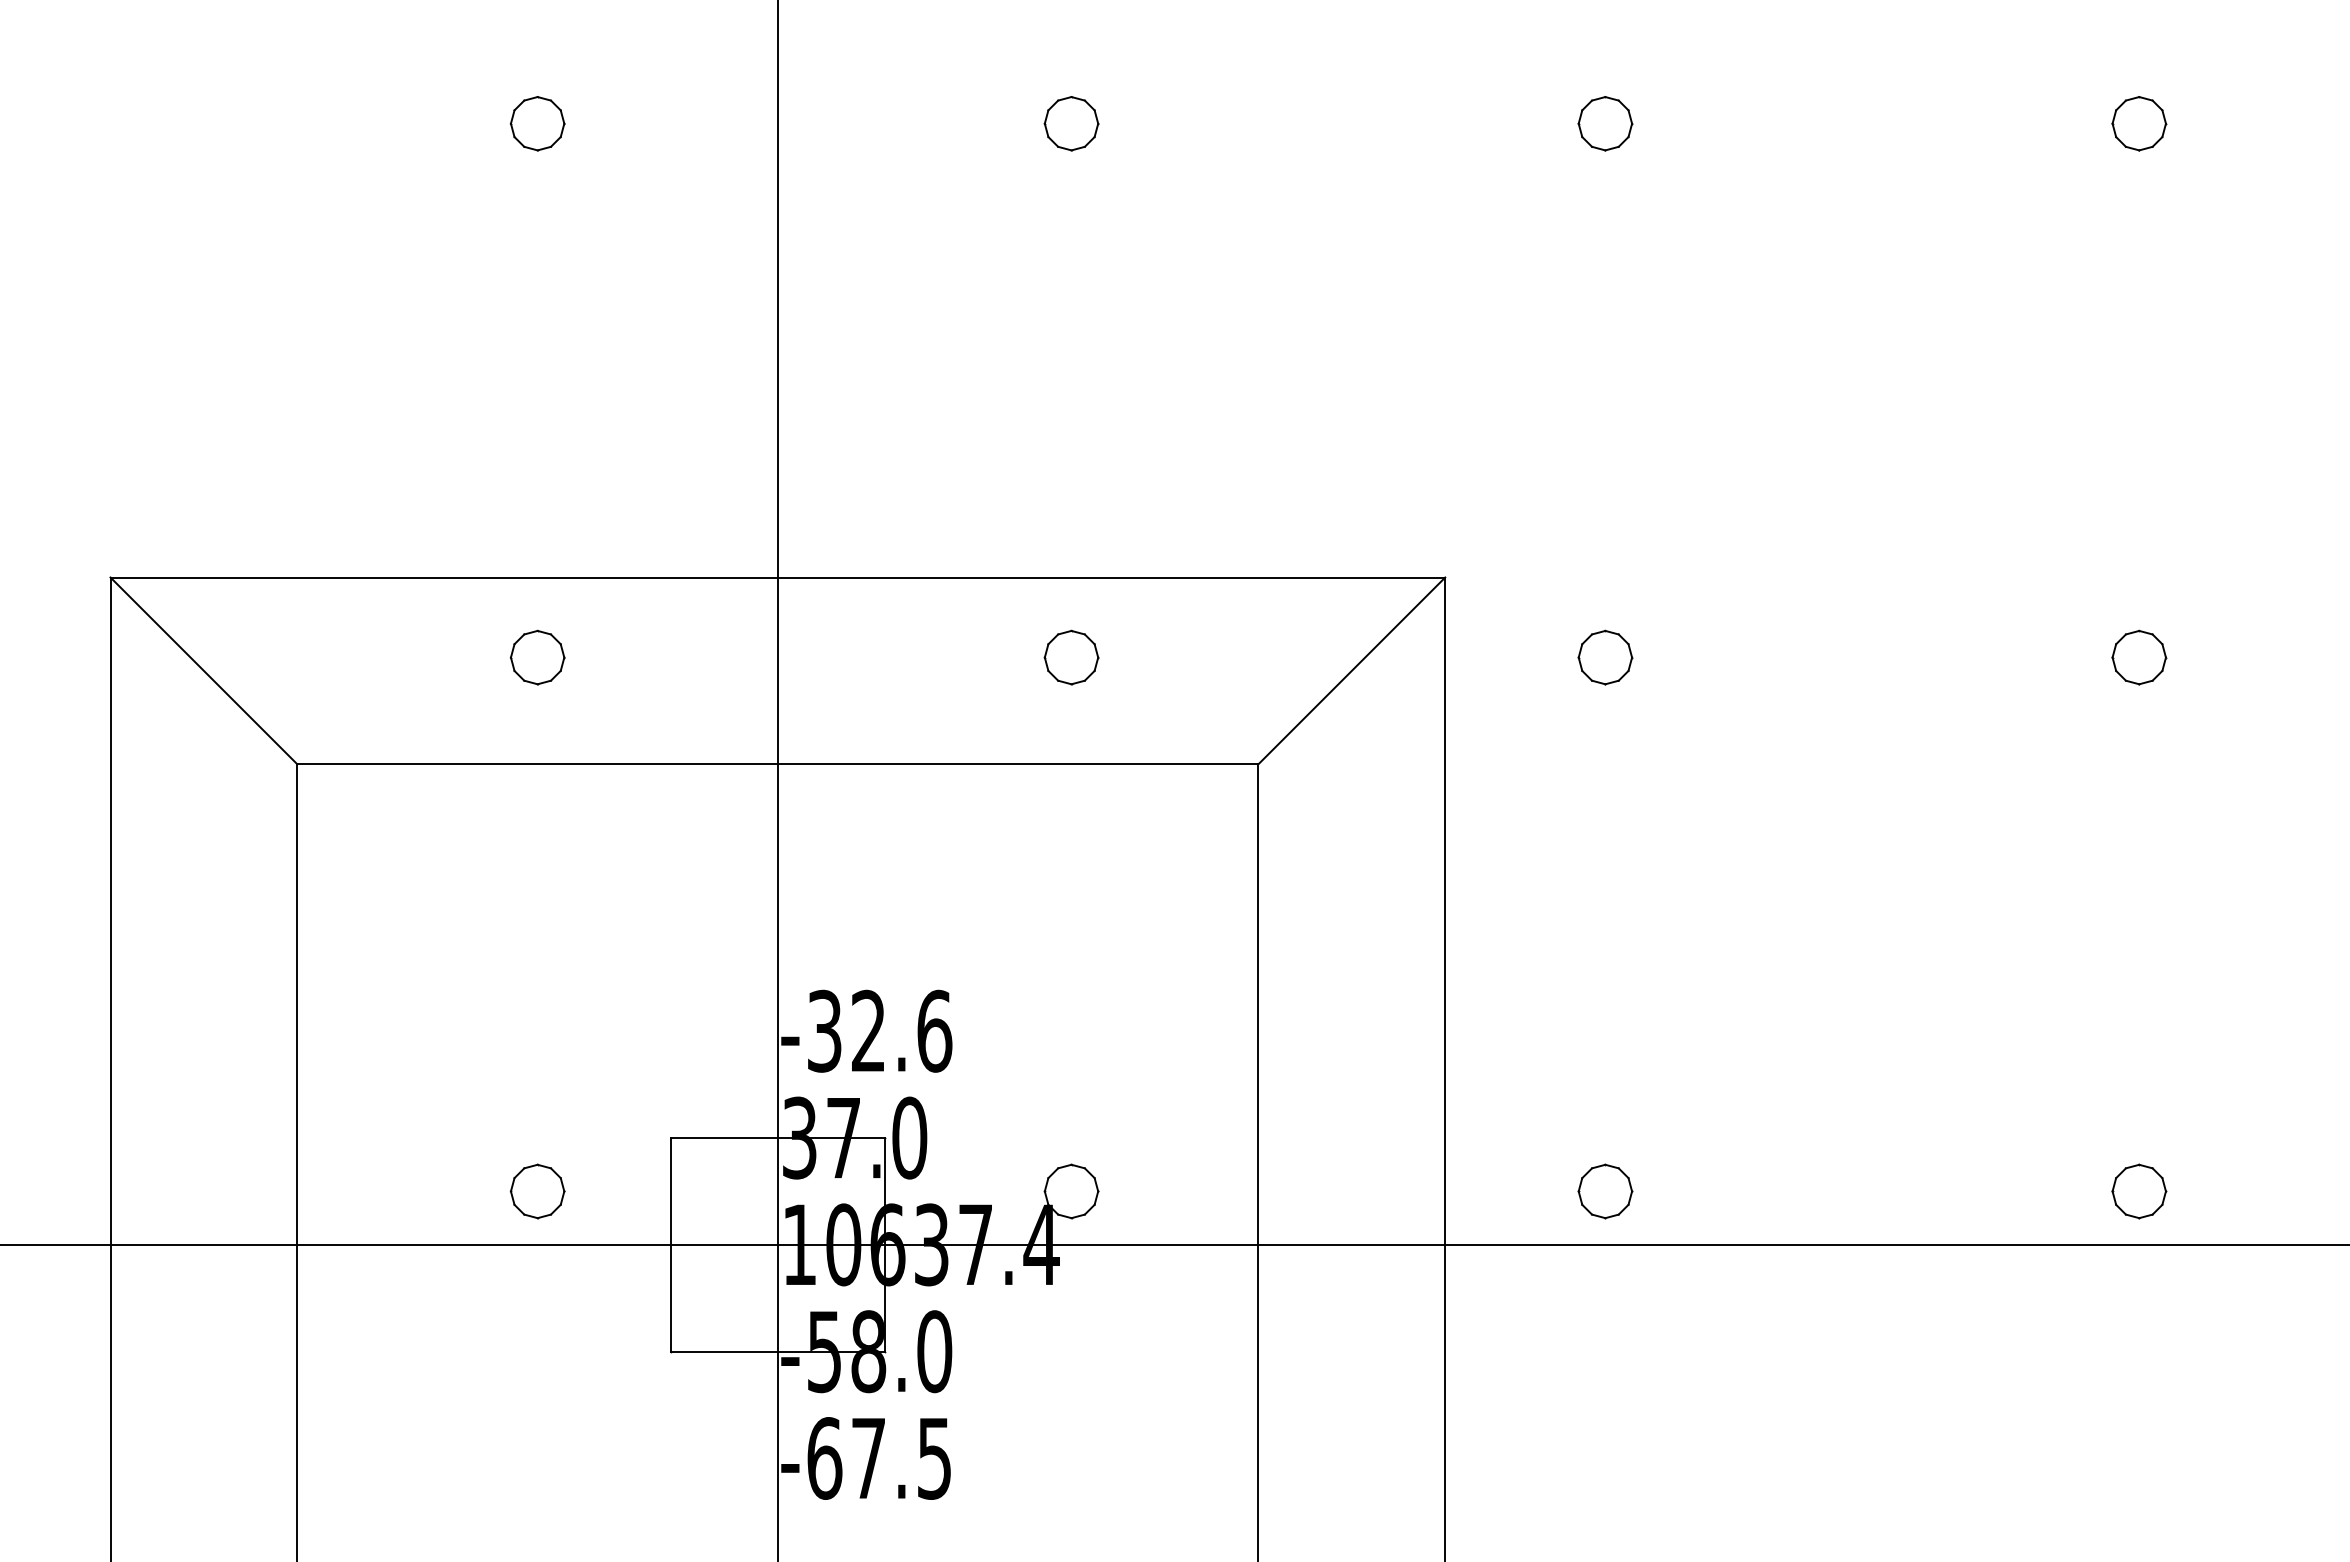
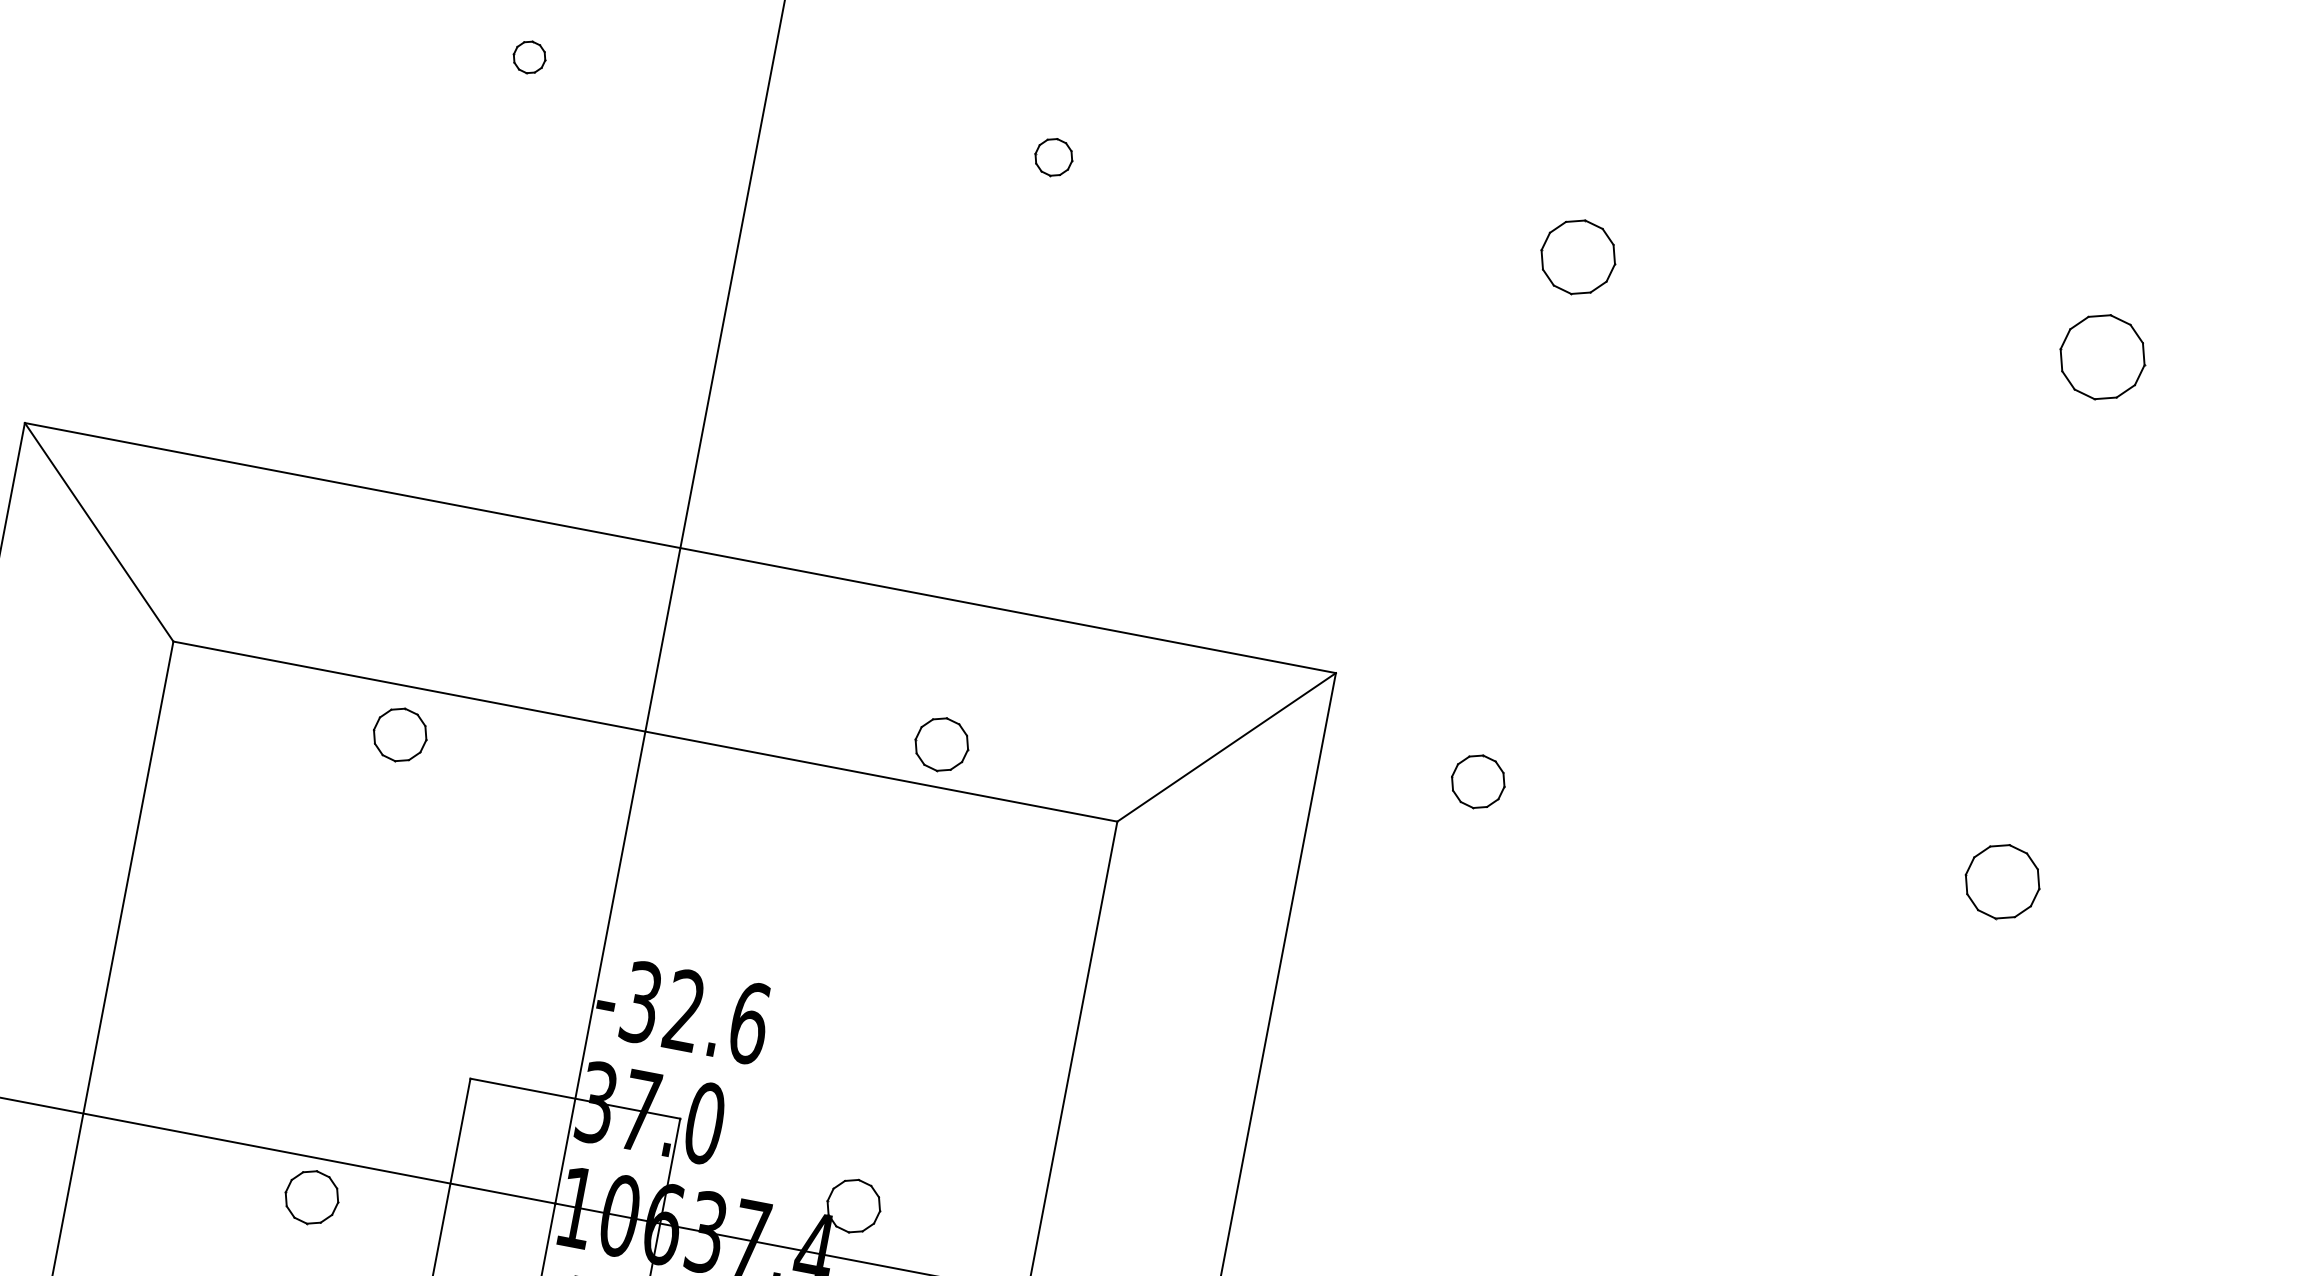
part: (537, 123) -> (529, 57), size x0.6
part: (1071, 123) -> (1053, 157), size x0.7
part: (1605, 123) -> (1578, 257), size x1.4
part: (2139, 123) -> (2102, 357), size x1.6
part: (537, 657) -> (400, 734), moved
part: (1071, 657) -> (941, 744), moved
part: (2139, 657) -> (2002, 881), size x1.4
part: (537, 1191) -> (311, 1197), moved

